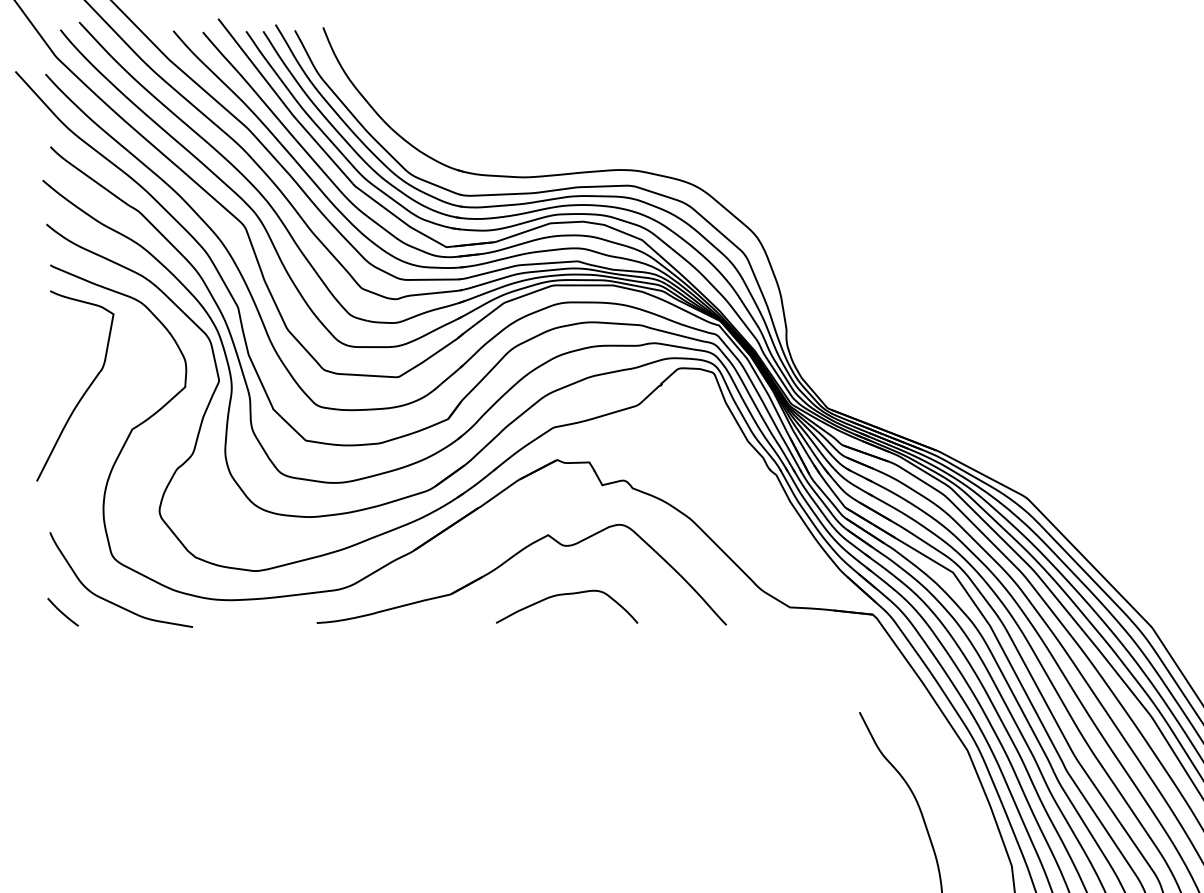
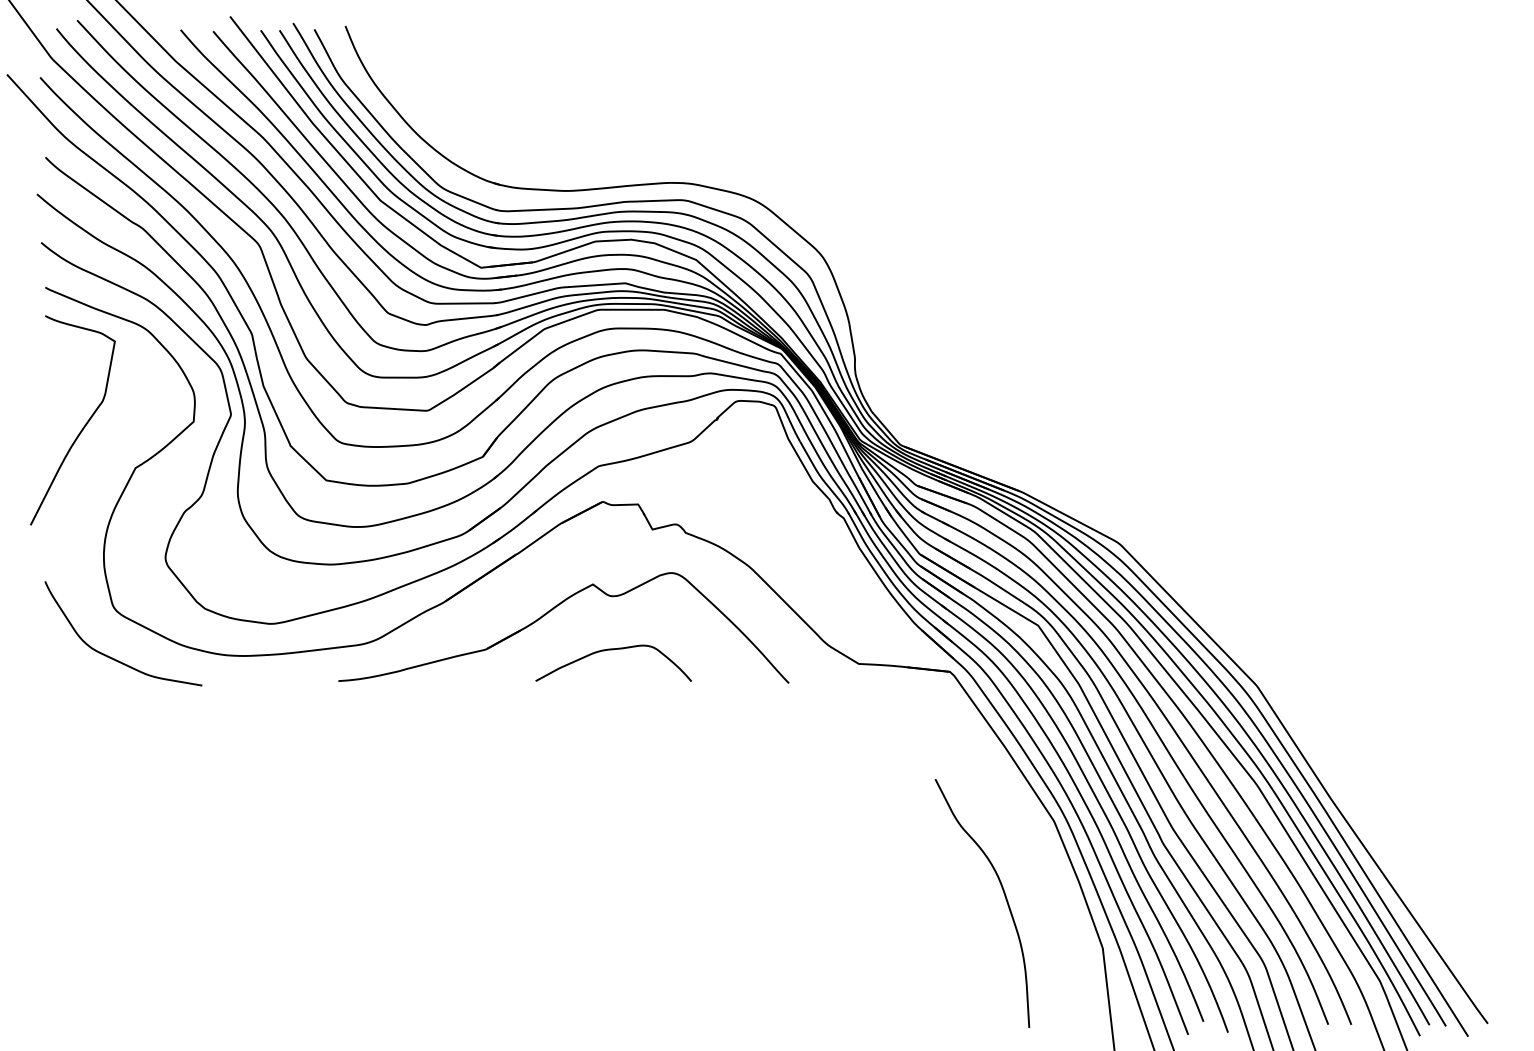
curve: (62, 611) -> (58, 668), removed

